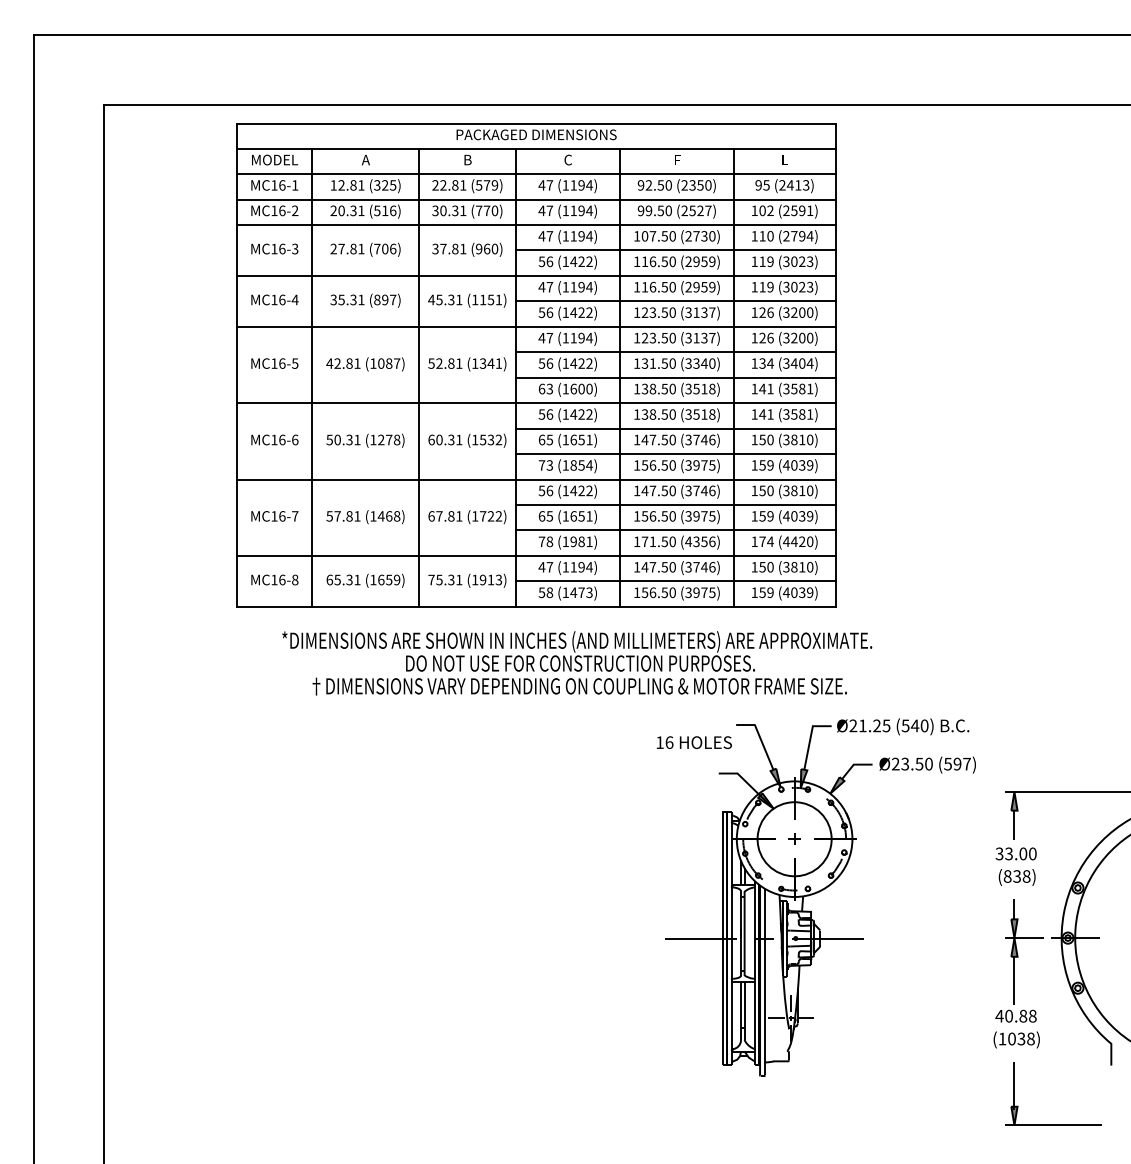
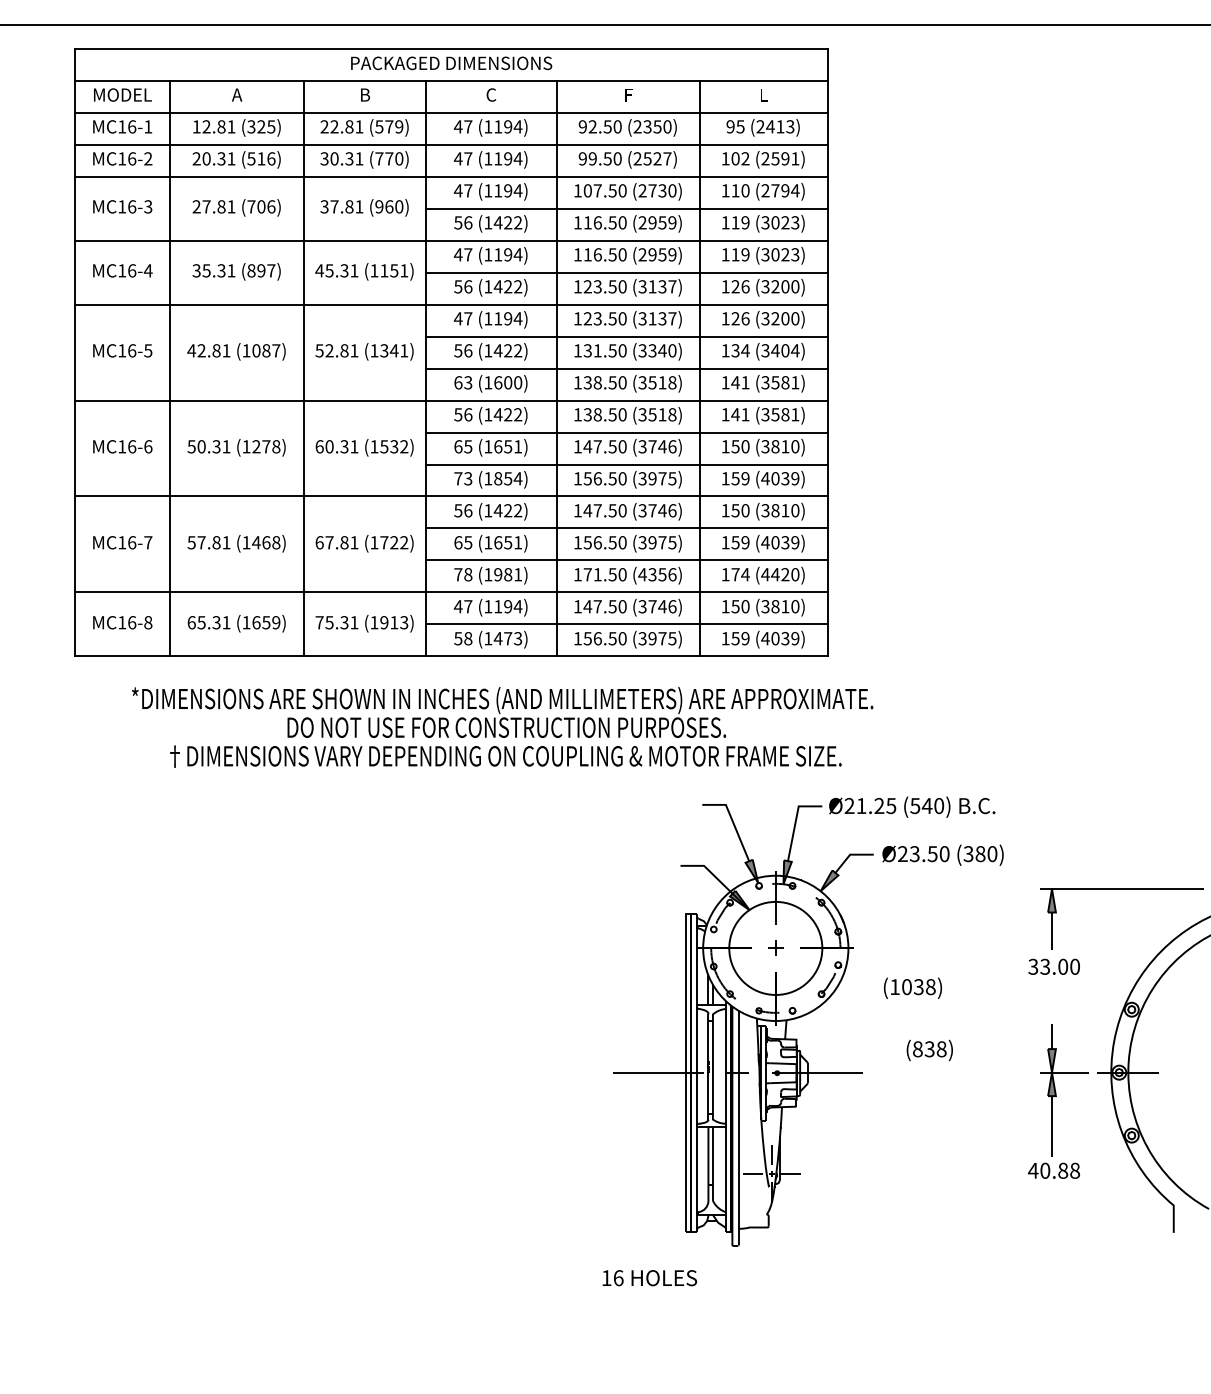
text: (693, 742) -> (648, 1277), moved
text: (957, 763) -> (980, 853), (597) -> (380)
text: (1016, 877) -> (928, 1050), moved
text: (1016, 1039) -> (912, 987), moved
part: (1053, 1124) -> (1101, 1306), removed

